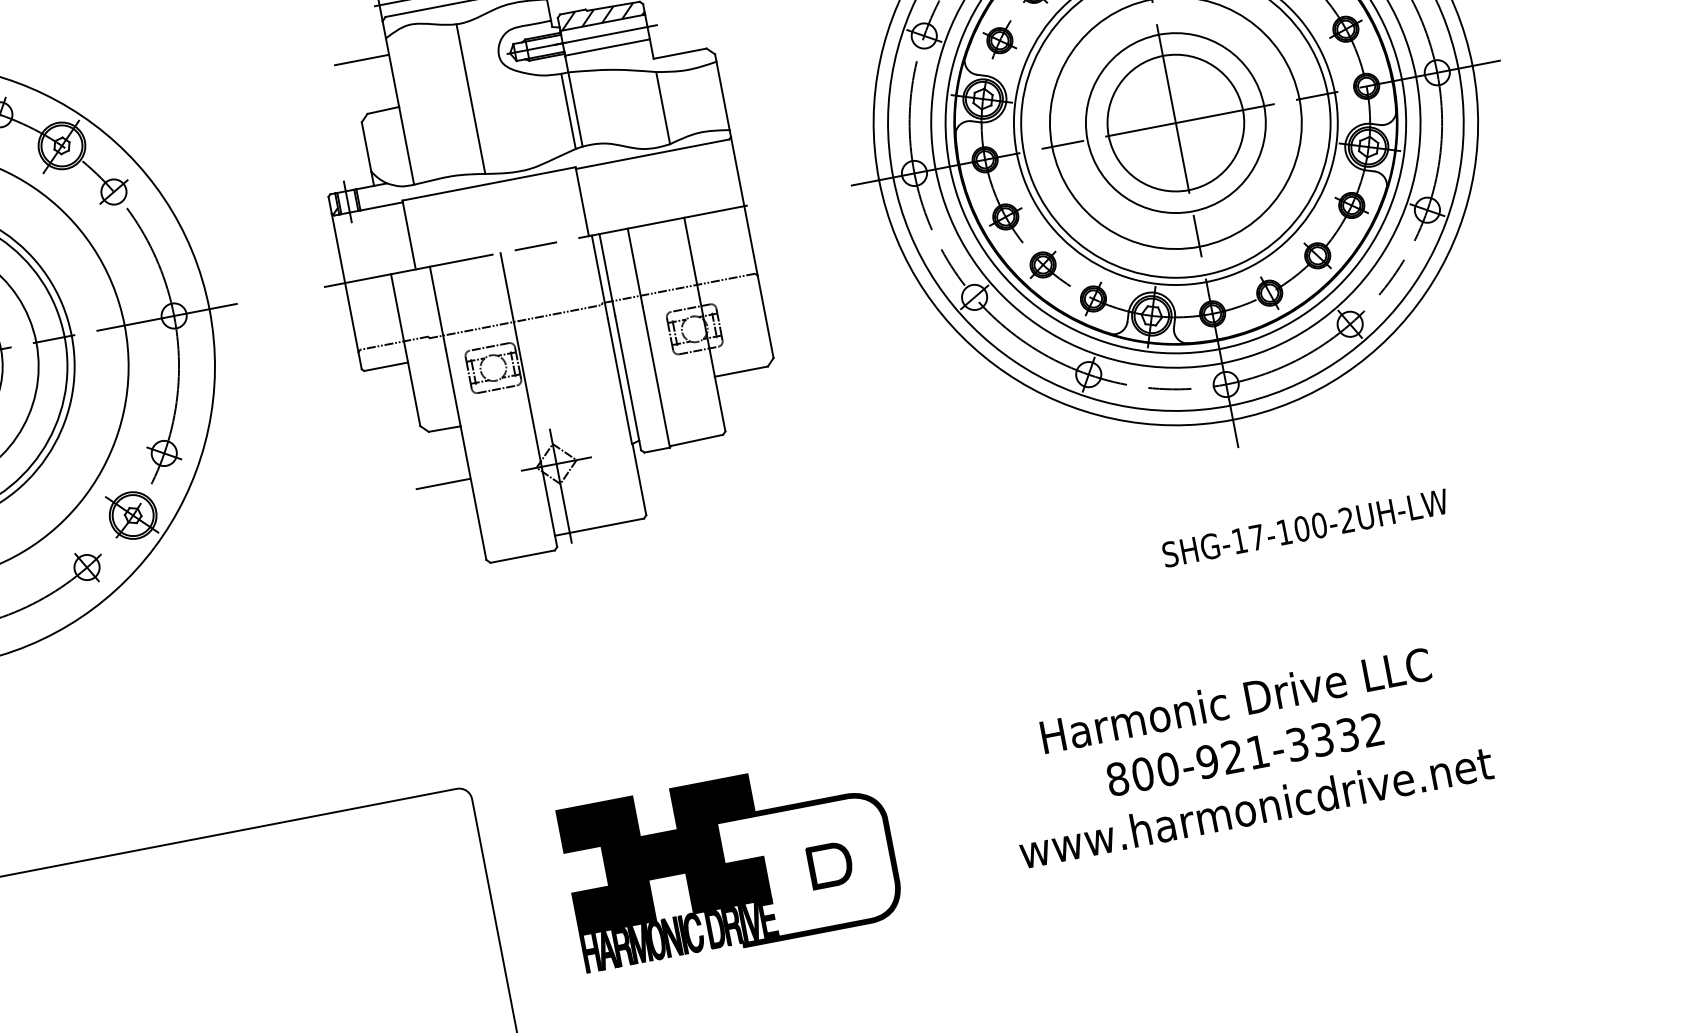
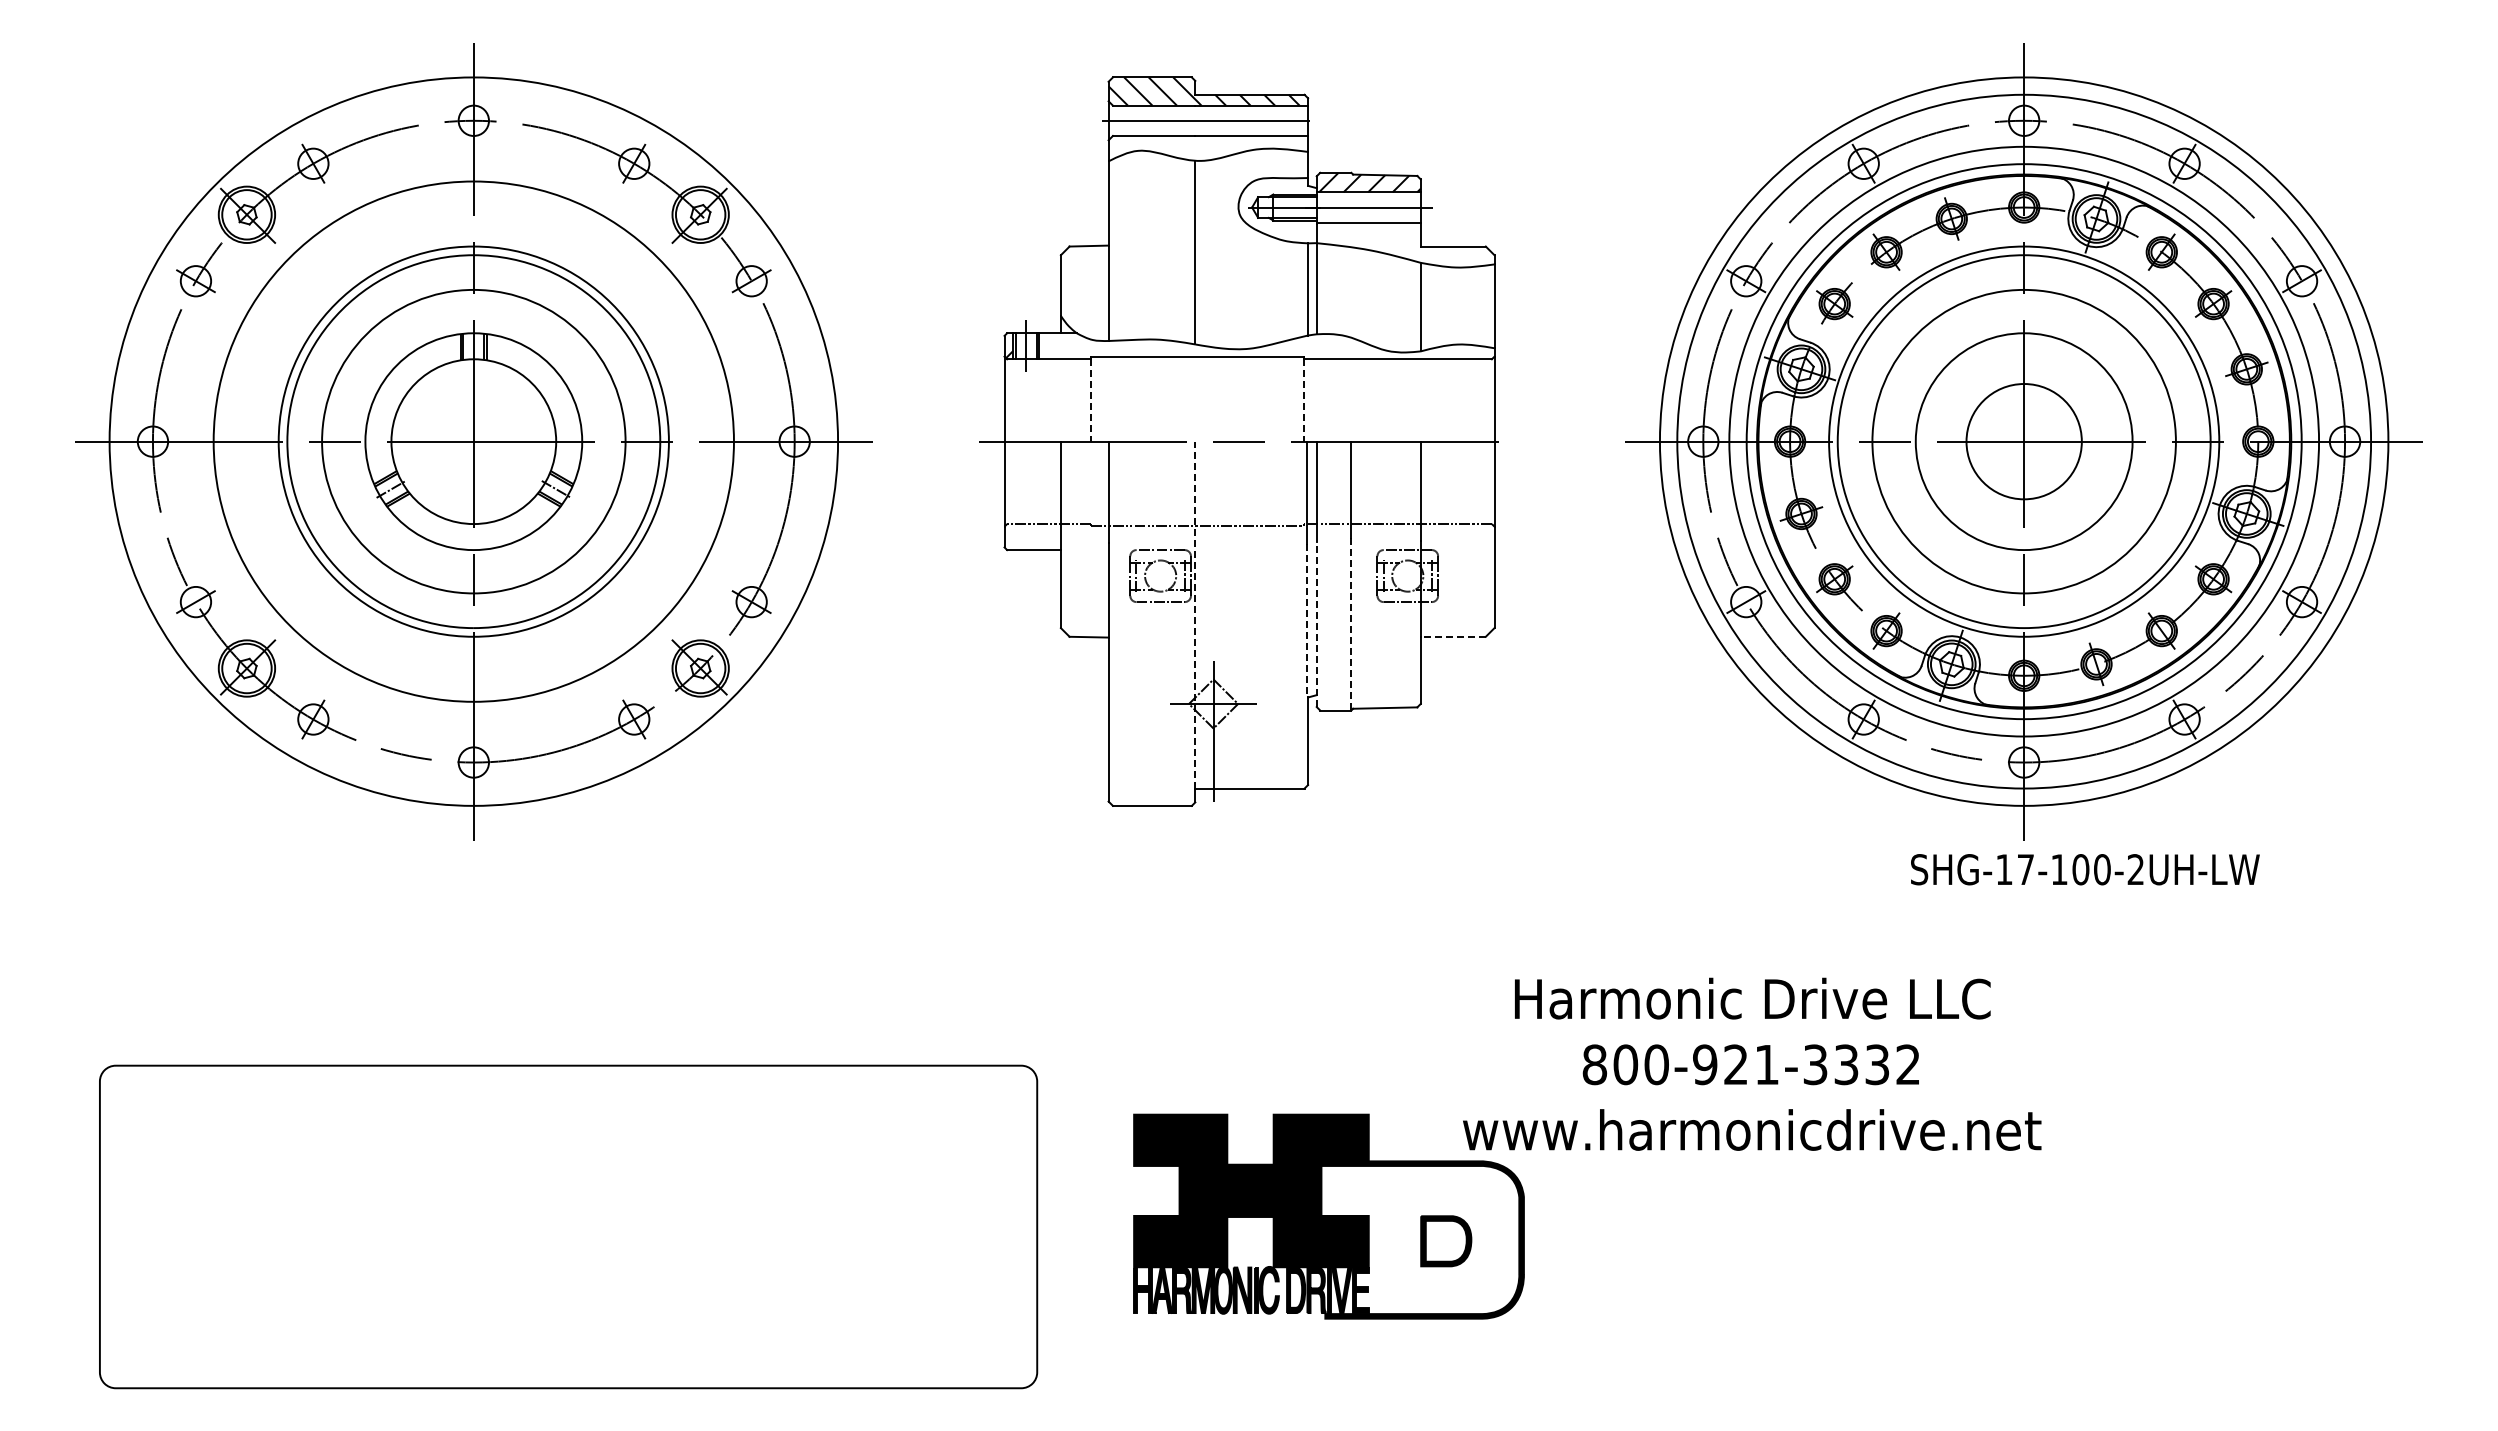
line: (361, 60) -> (1074, 181), removed
circle: (1175, 123) -> (2023, 441), size x0.7
line: (582, 202) -> (1303, 400), solid -> dashed
line: (409, 235) -> (1091, 400), solid -> dashed
line: (741, 371) -> (1453, 636), solid -> dashed
line: (656, 377) -> (1351, 624), solid -> dashed
line: (620, 381) -> (1307, 620), solid -> dashed
line: (627, 383) -> (1316, 624), solid -> dashed
line: (527, 393) -> (1195, 614), solid -> dashed
line: (442, 483) -> (1074, 701), removed
text: (1305, 528) -> (2085, 869), moved
text: (1245, 753) -> (1752, 1063), moved

